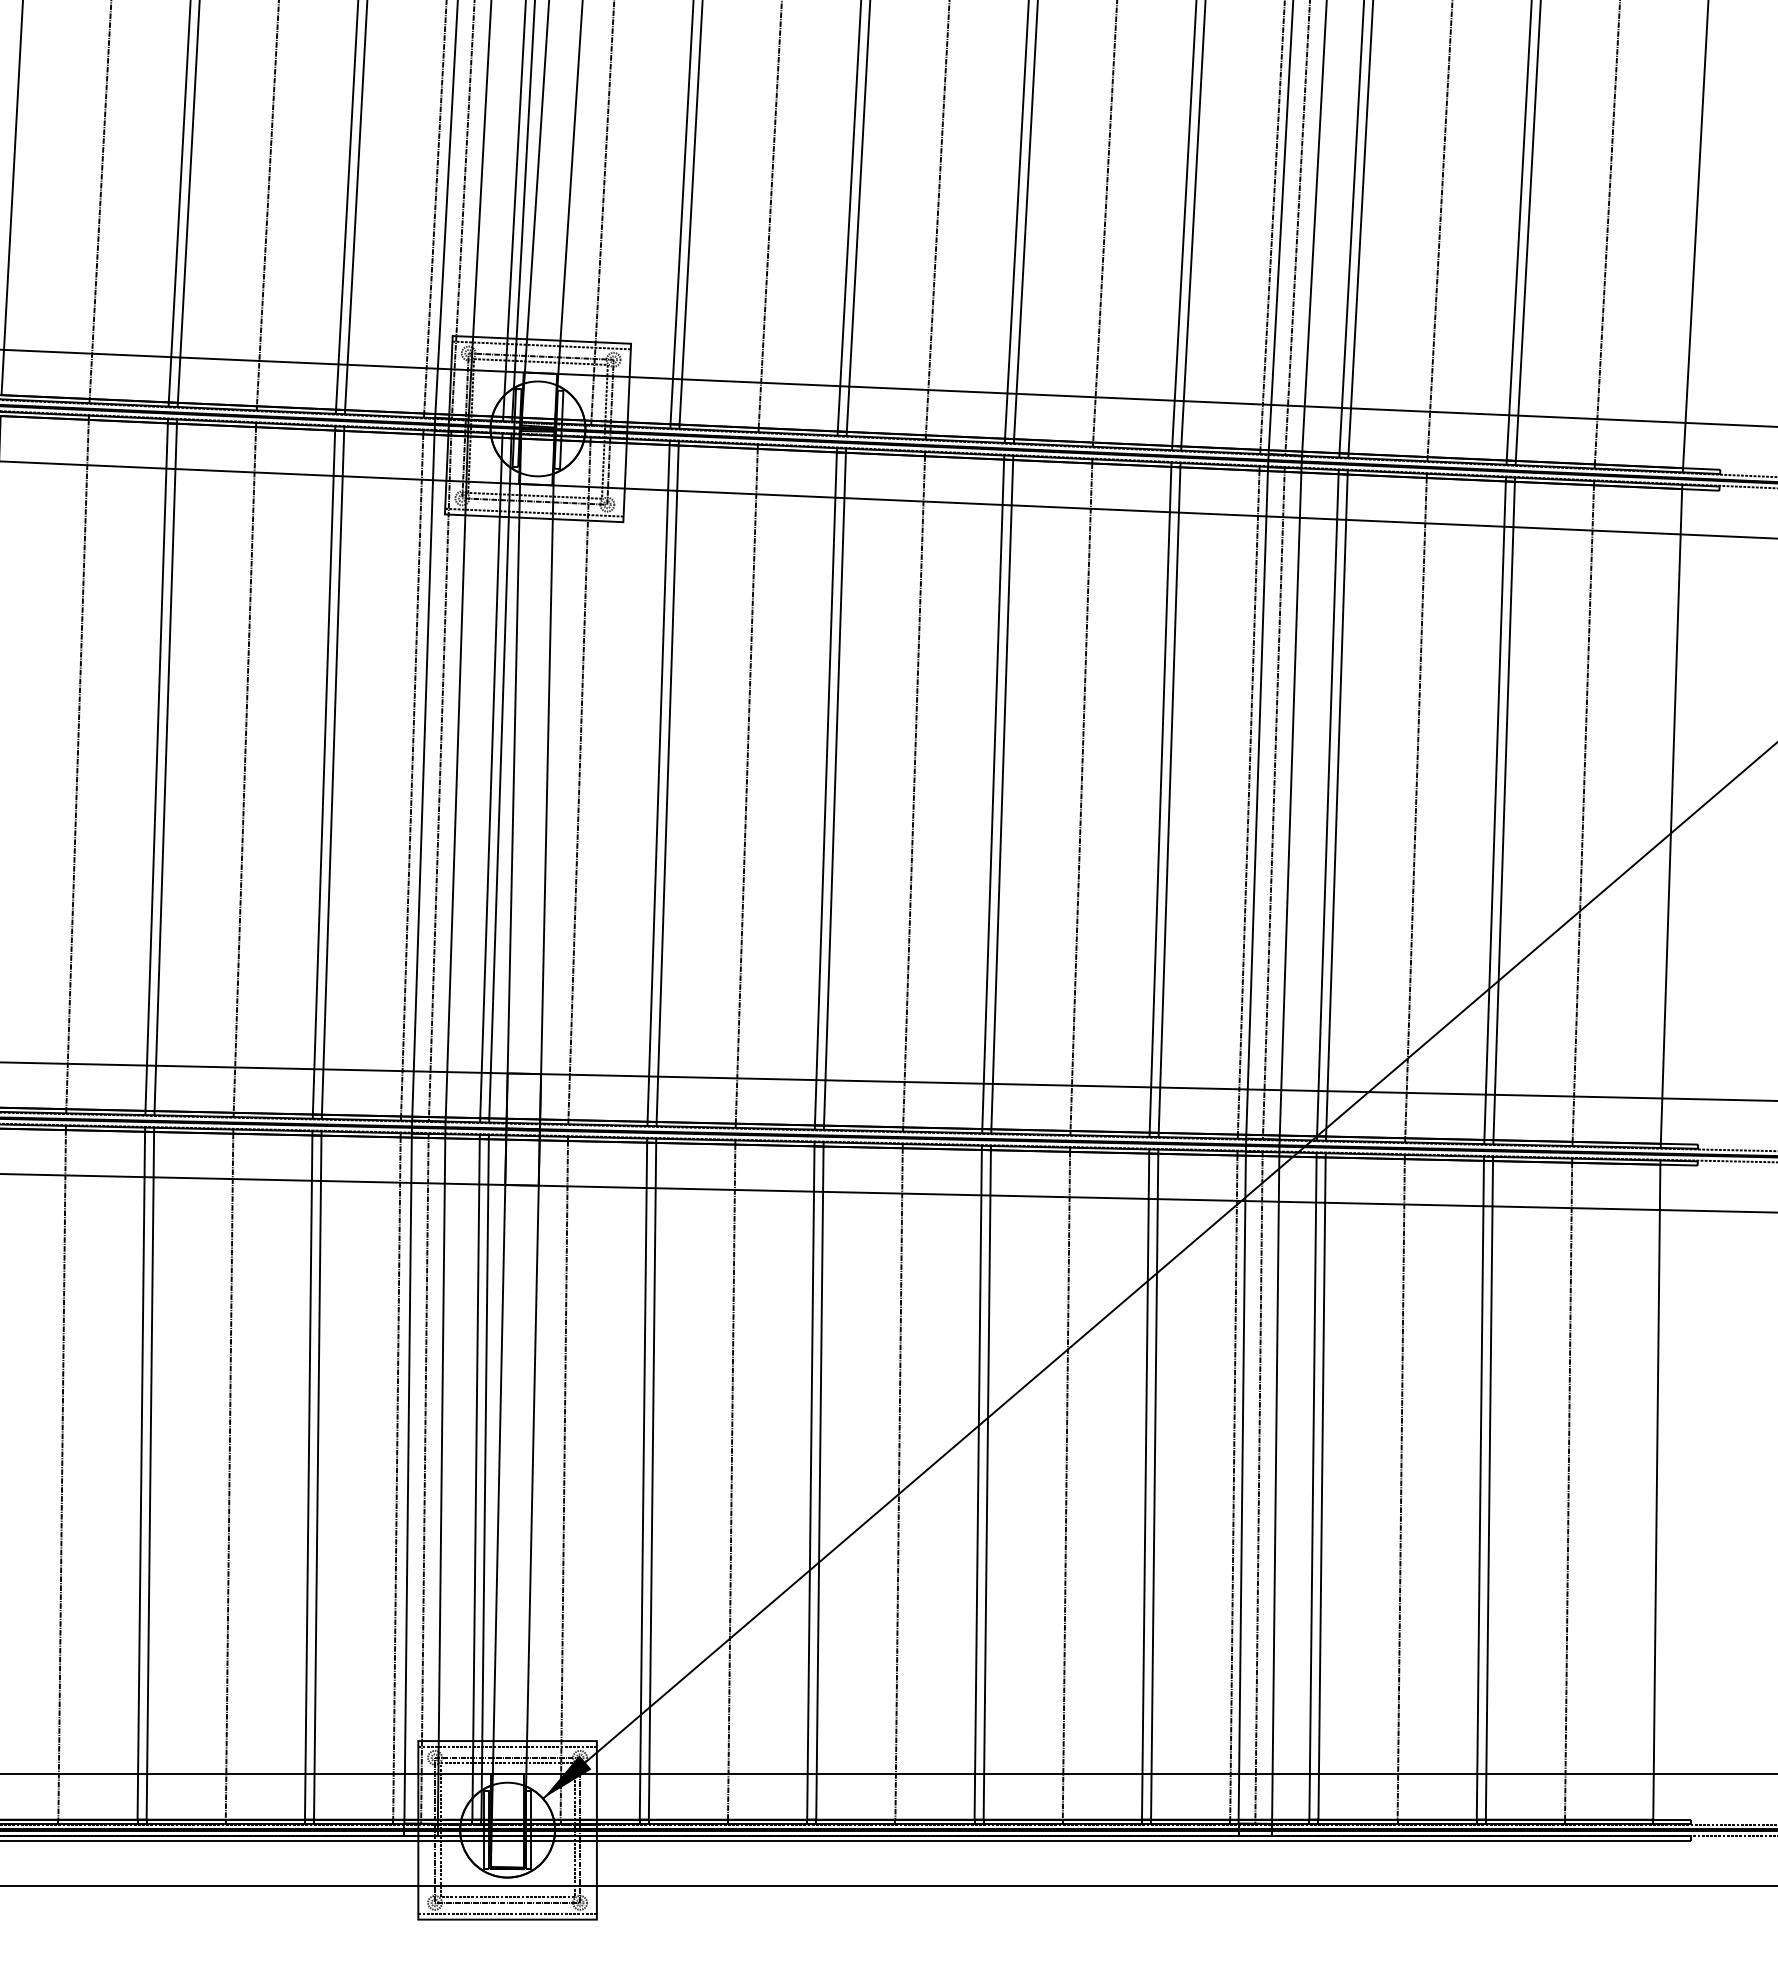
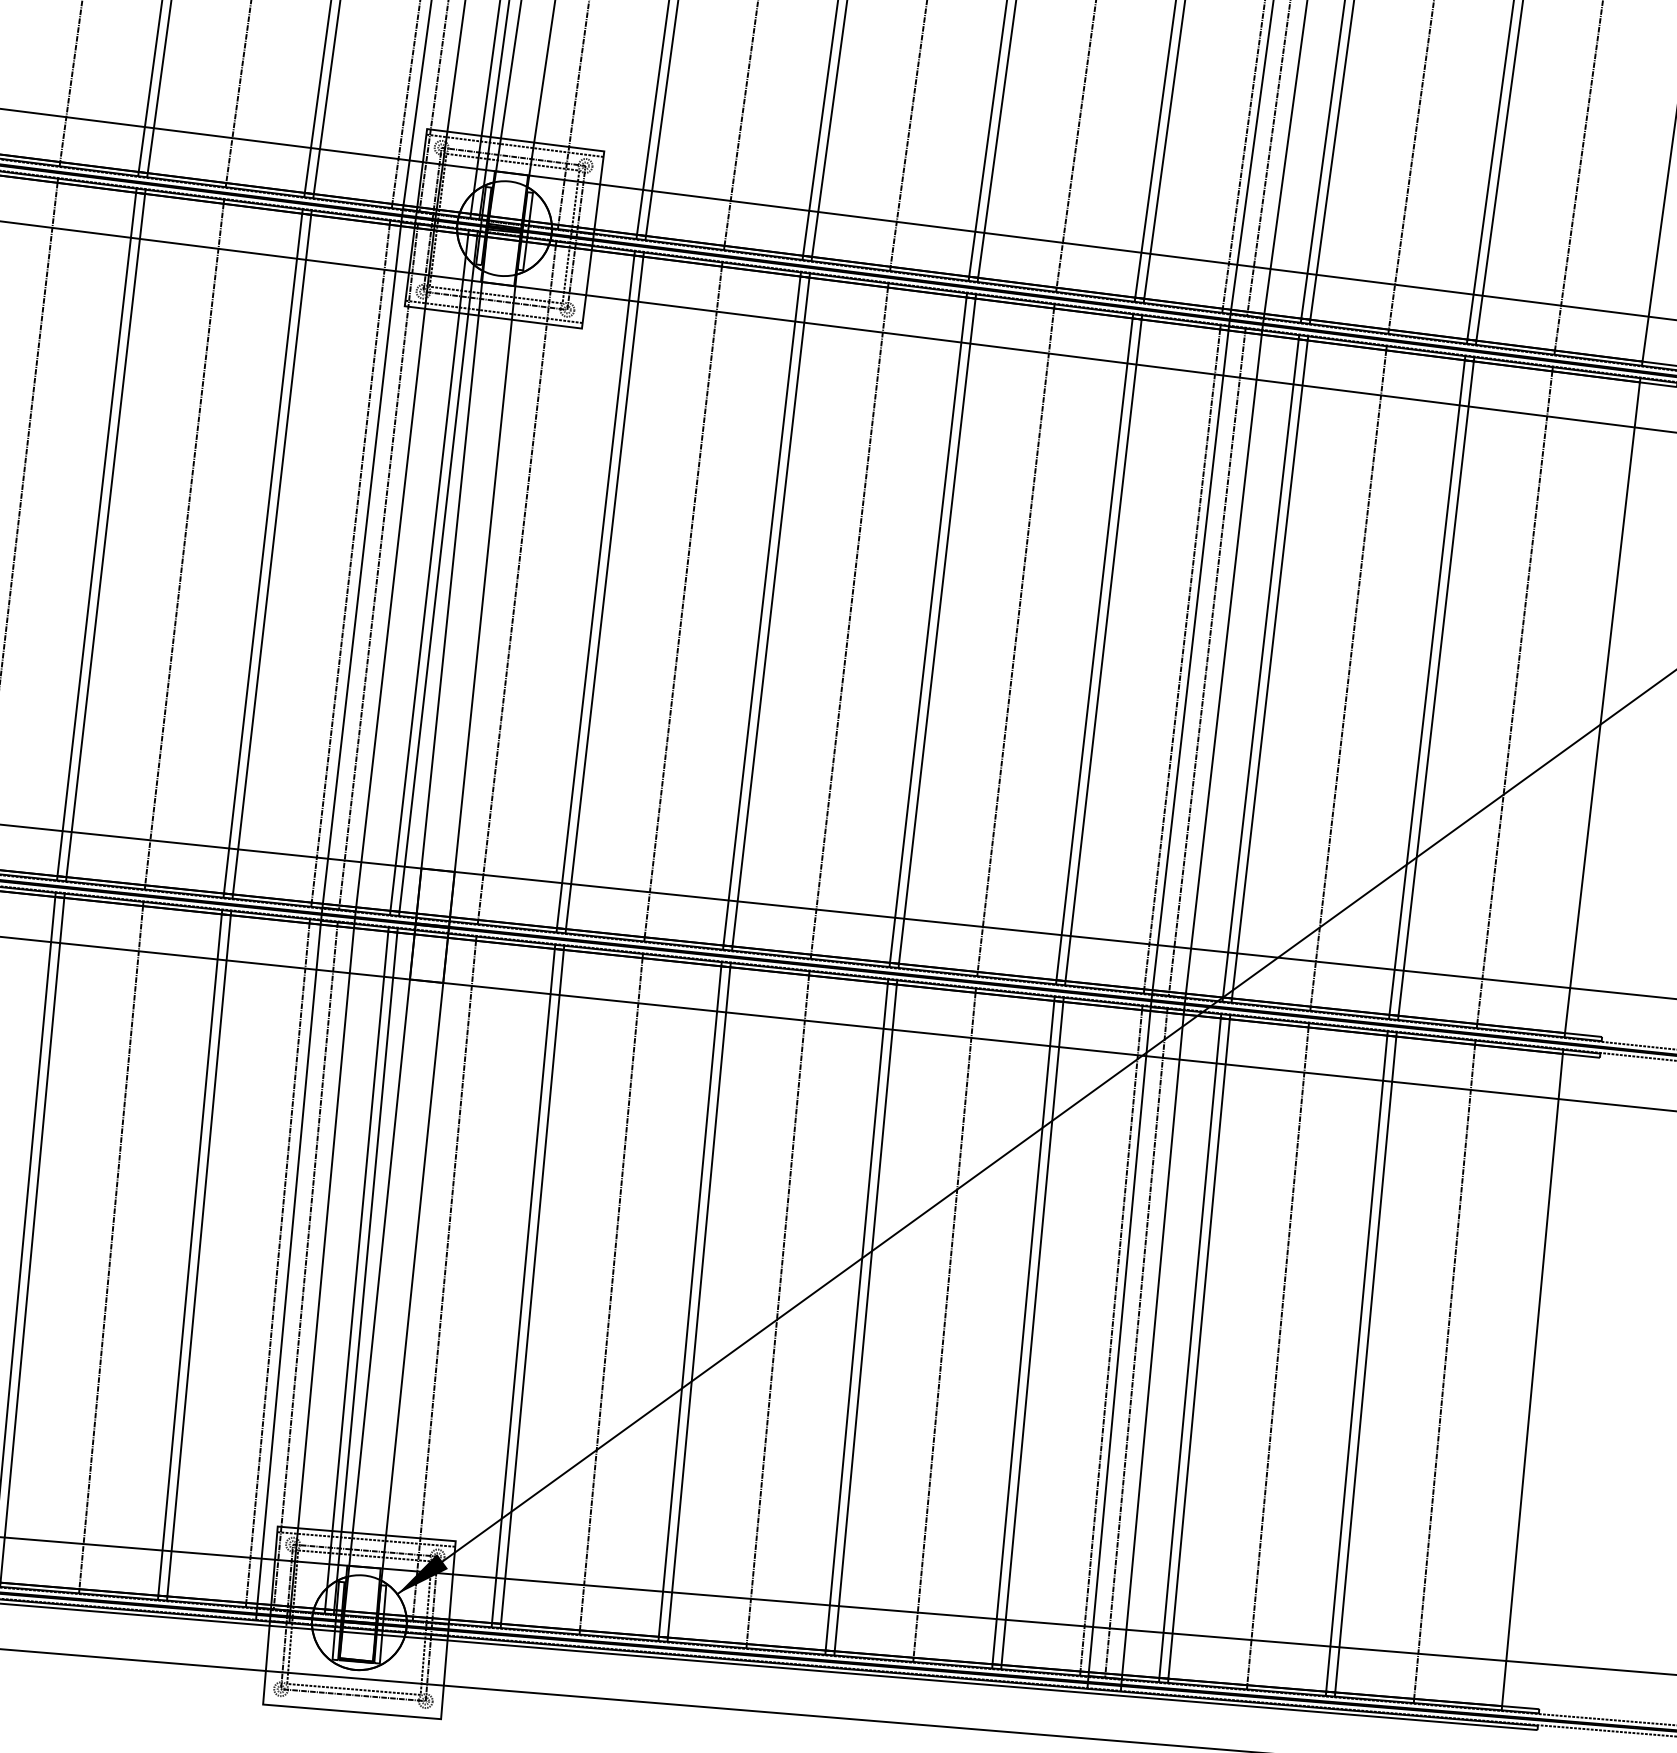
line: (507, 1914) -> (352, 1706), removed

